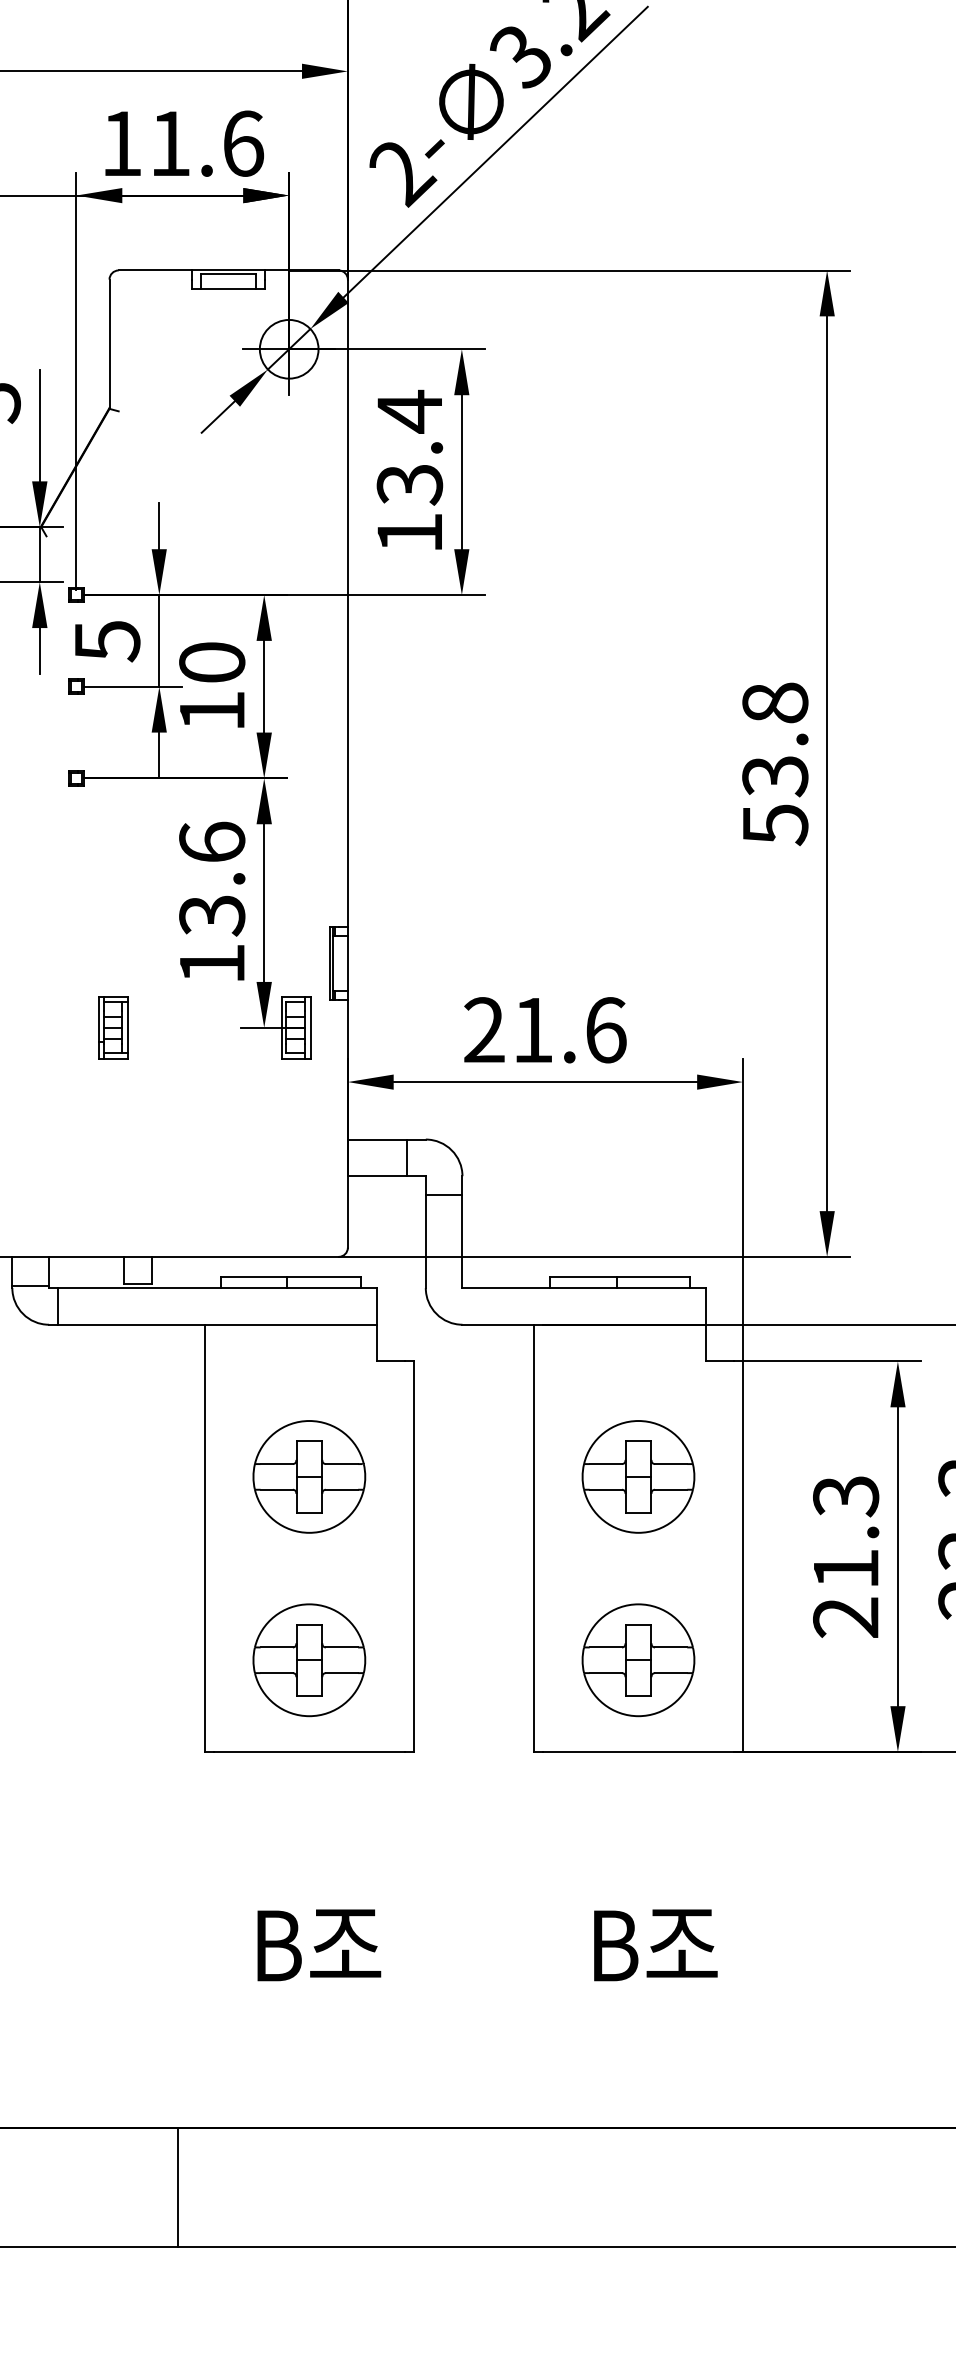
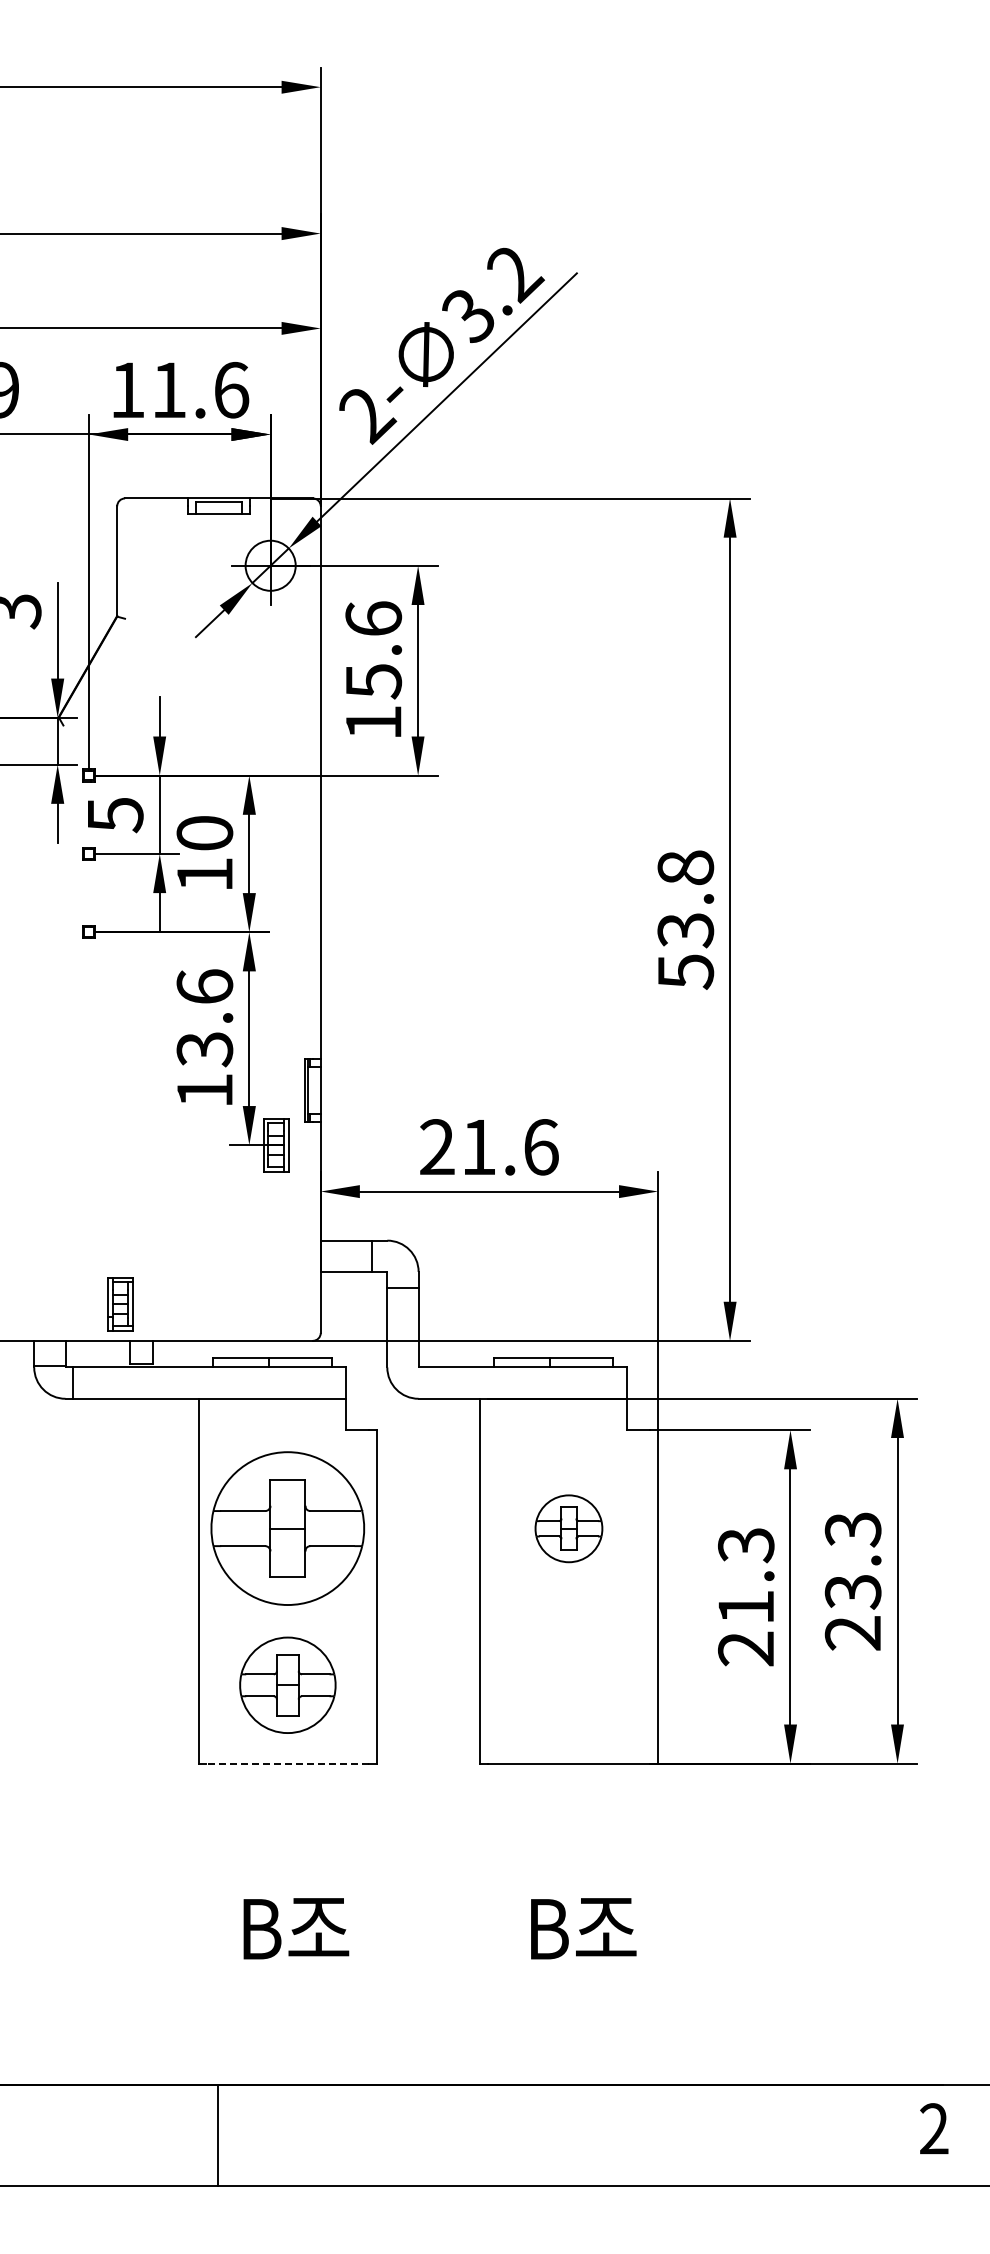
text: (409, 447) -> (373, 649), 13.4 -> 15.6
part: (113, 1028) -> (120, 1304), moved
part: (308, 1476) -> (287, 1528), size x1.6
part: (637, 1476) -> (568, 1528), size x0.7
part: (637, 1659) -> (568, 1684), removed
line: (308, 1751) -> (287, 1763), solid -> dashed
line: (177, 2187) -> (217, 2135), moved

